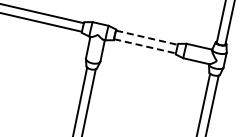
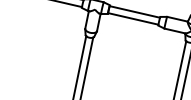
line: (147, 37) -> (135, 11), dashed -> solid
line: (145, 46) -> (133, 19), dashed -> solid

